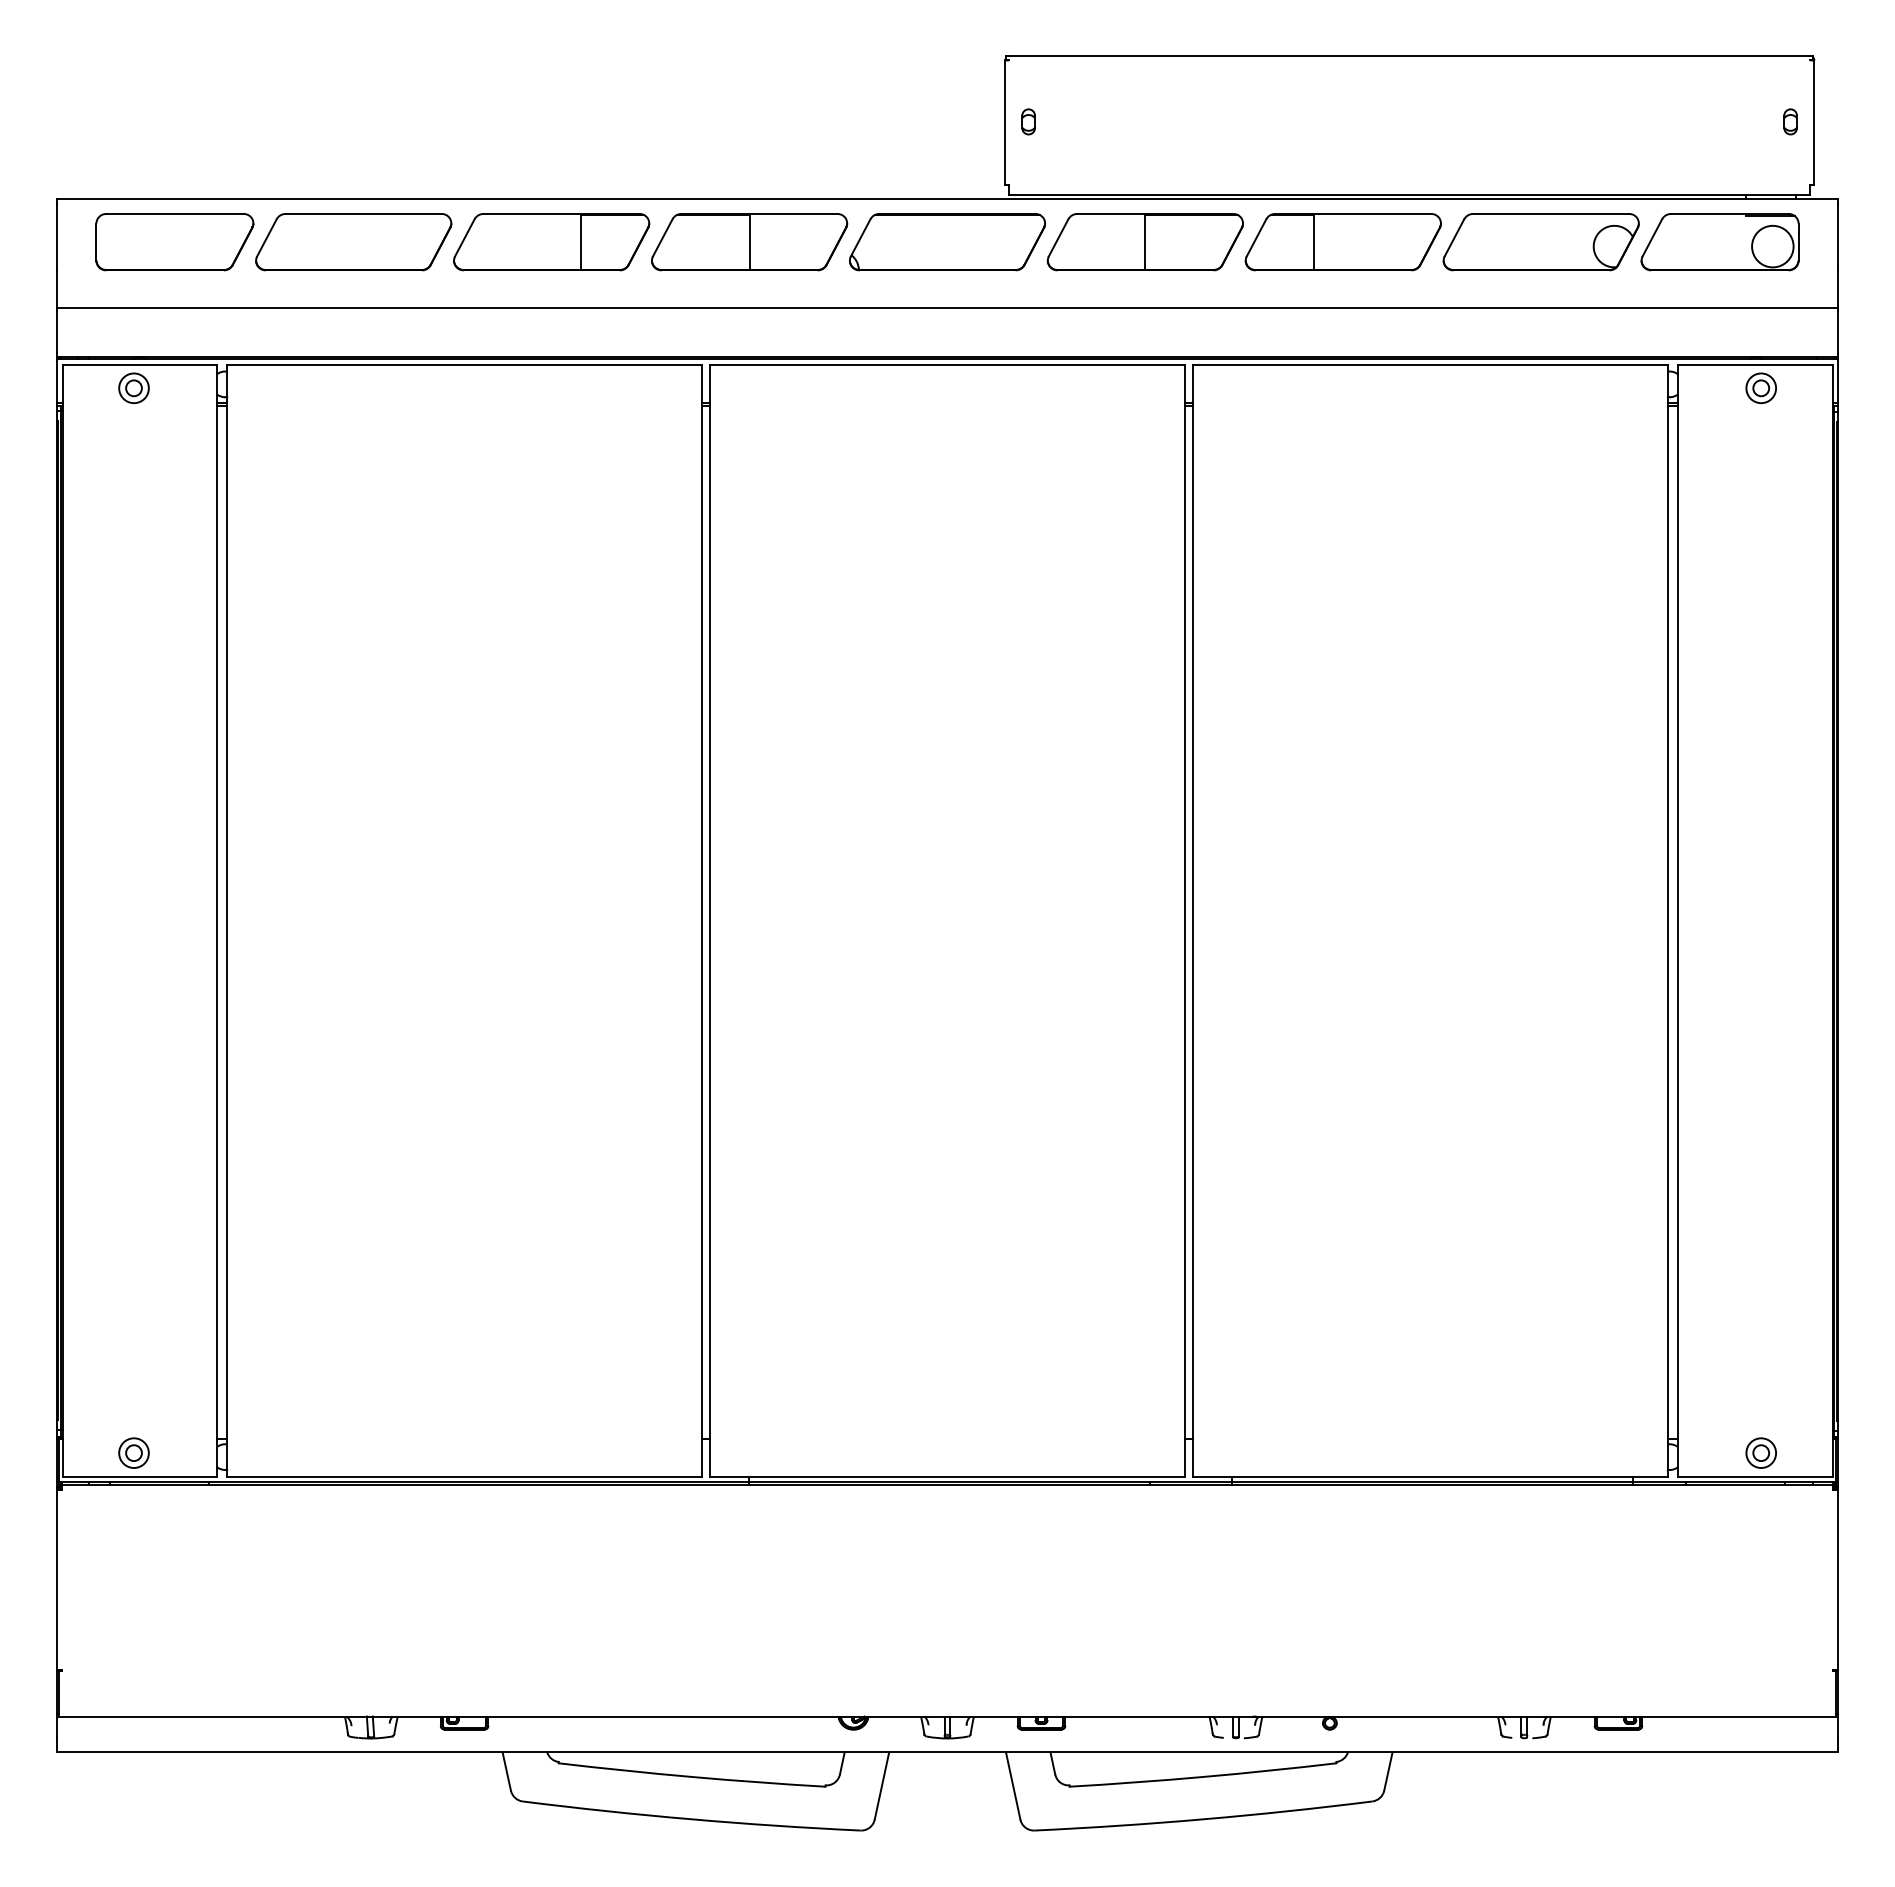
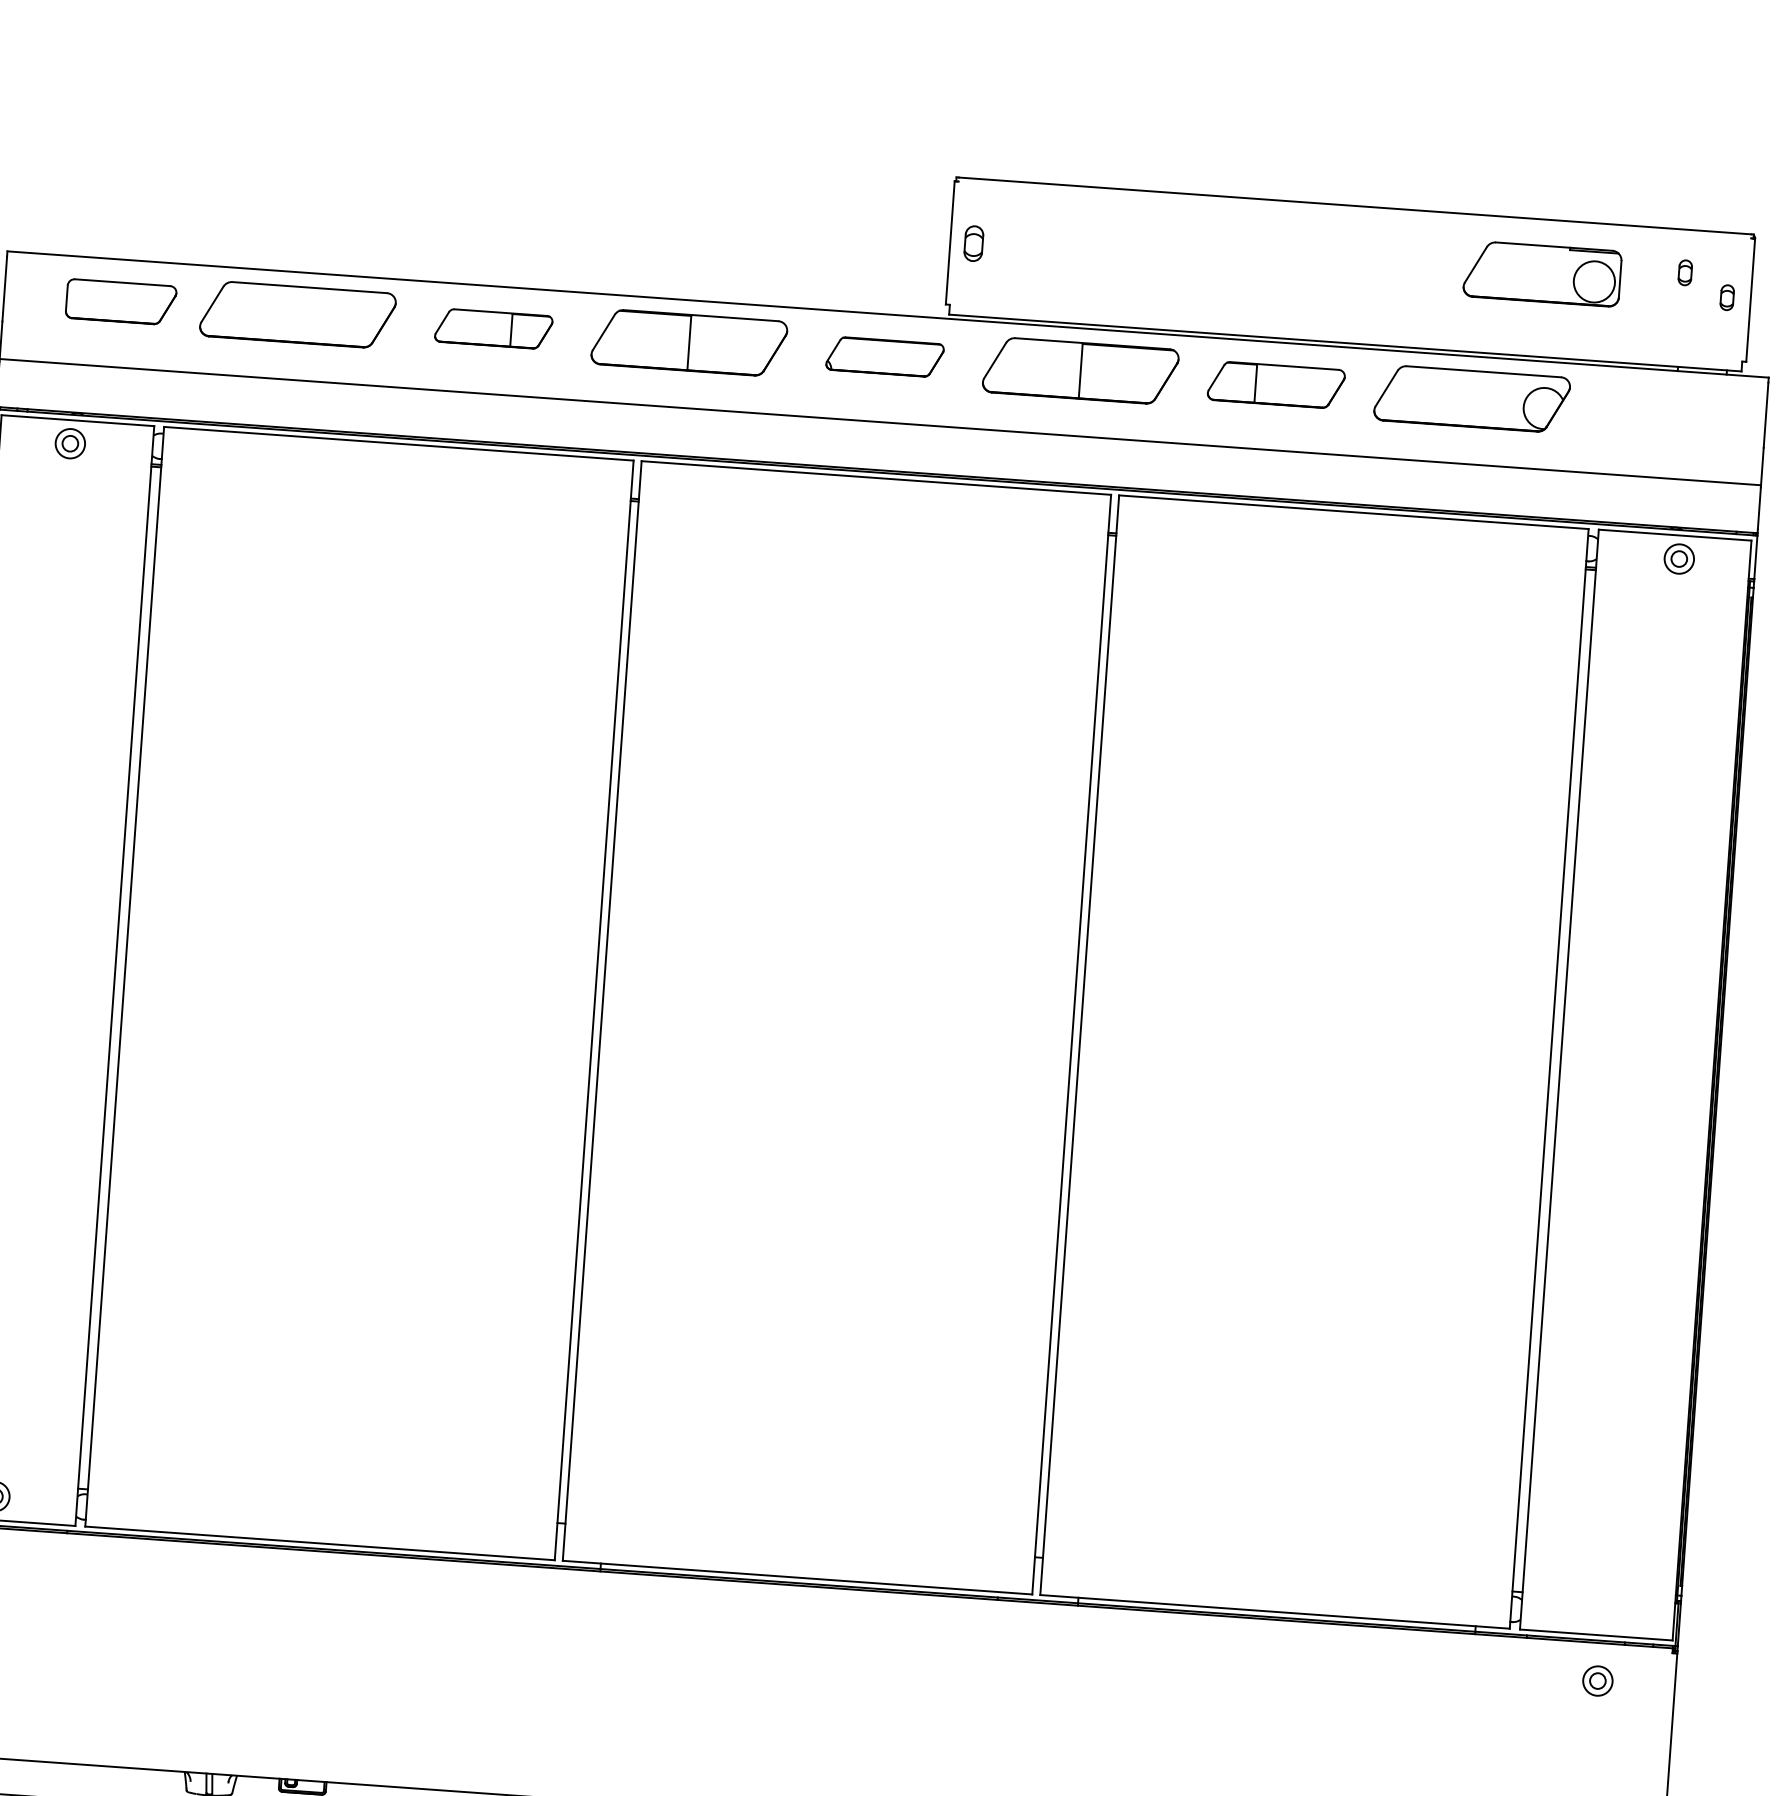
part: (1746, 99) -> (1685, 272), added
part: (1028, 121) -> (973, 243), size x1.4
part: (174, 242) -> (120, 302), size x0.7
part: (551, 242) -> (493, 329), size x0.6
part: (947, 242) -> (885, 357), size x0.6
part: (1342, 242) -> (1275, 385), size x0.7
part: (1719, 242) -> (1541, 274), moved
part: (1760, 1452) -> (1597, 1680), moved

